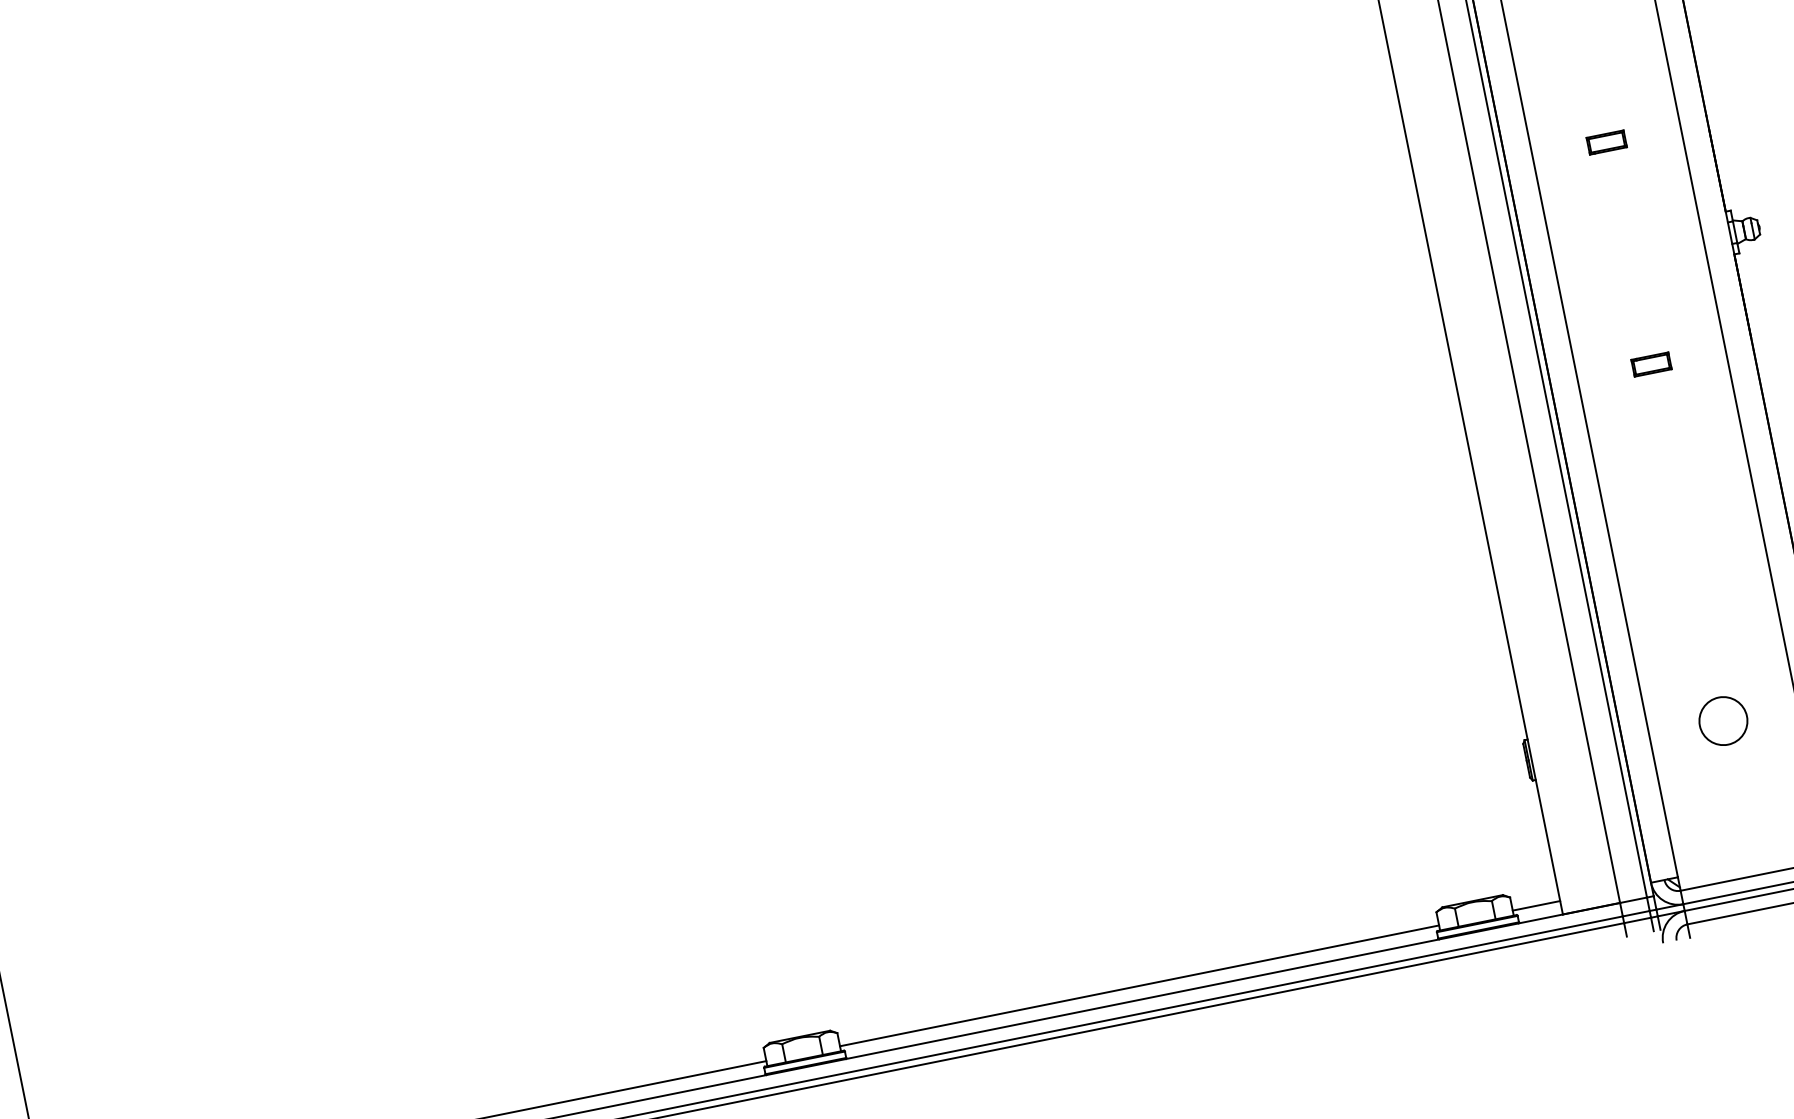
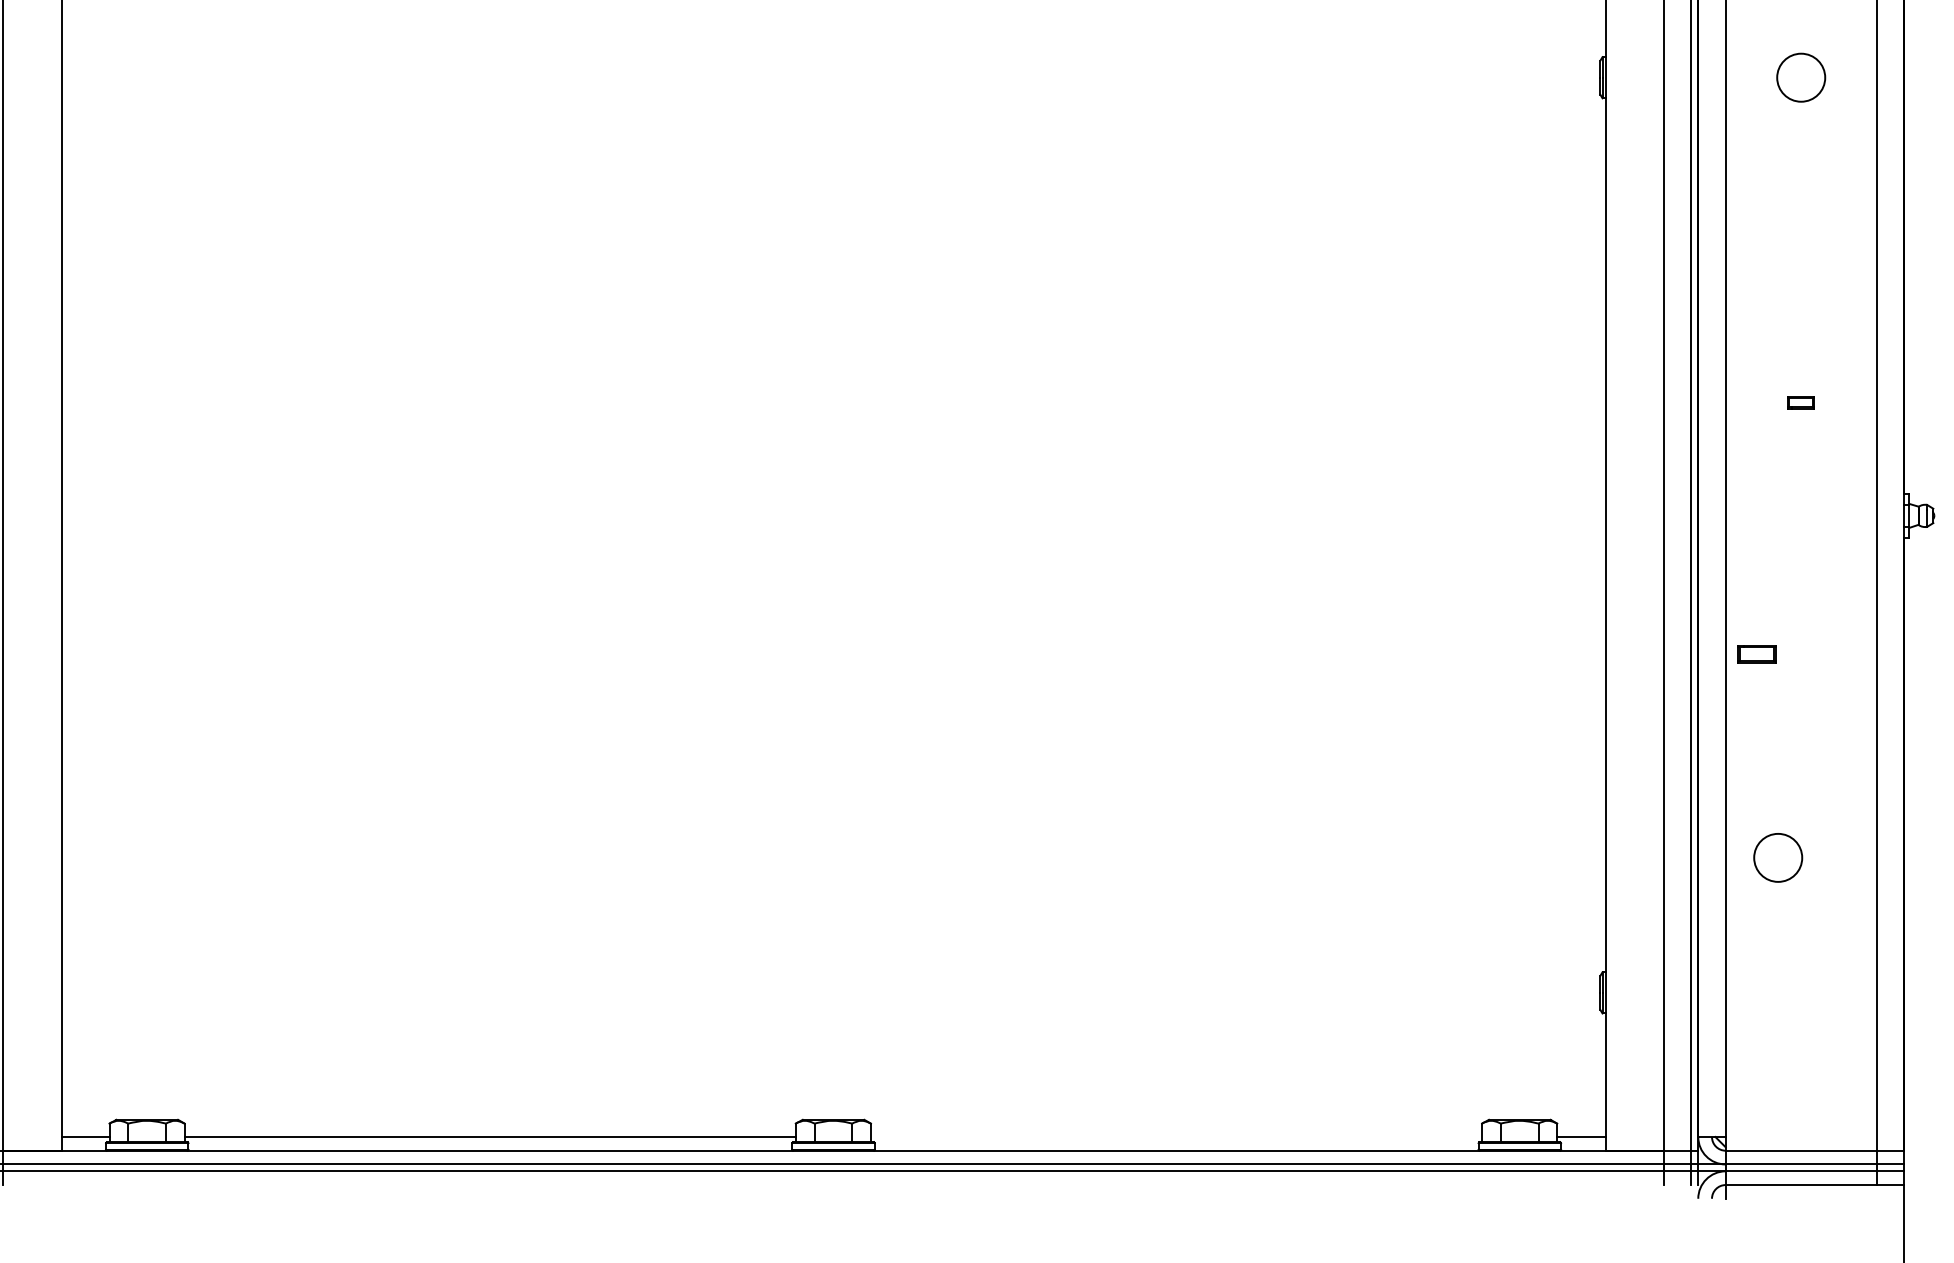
part: (1606, 142) -> (1800, 402), size x0.7
part: (1650, 365) -> (1756, 654), moved
circle: (1723, 720) -> (1778, 857), moved
line: (1139, 986) -> (1176, 1137), removed

